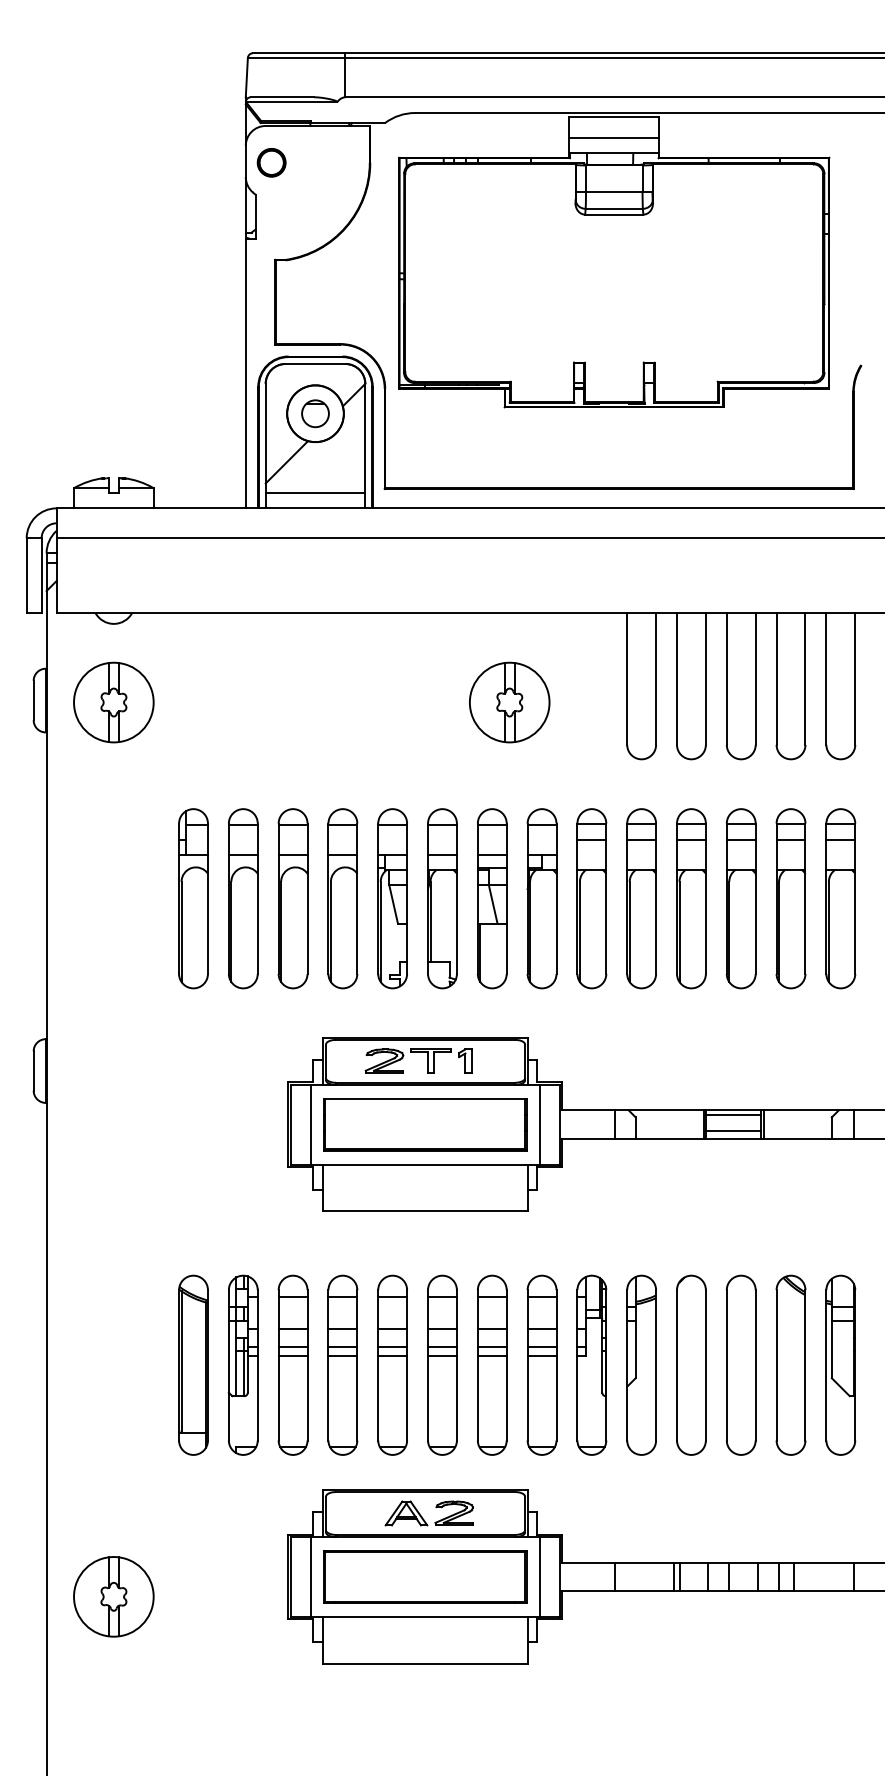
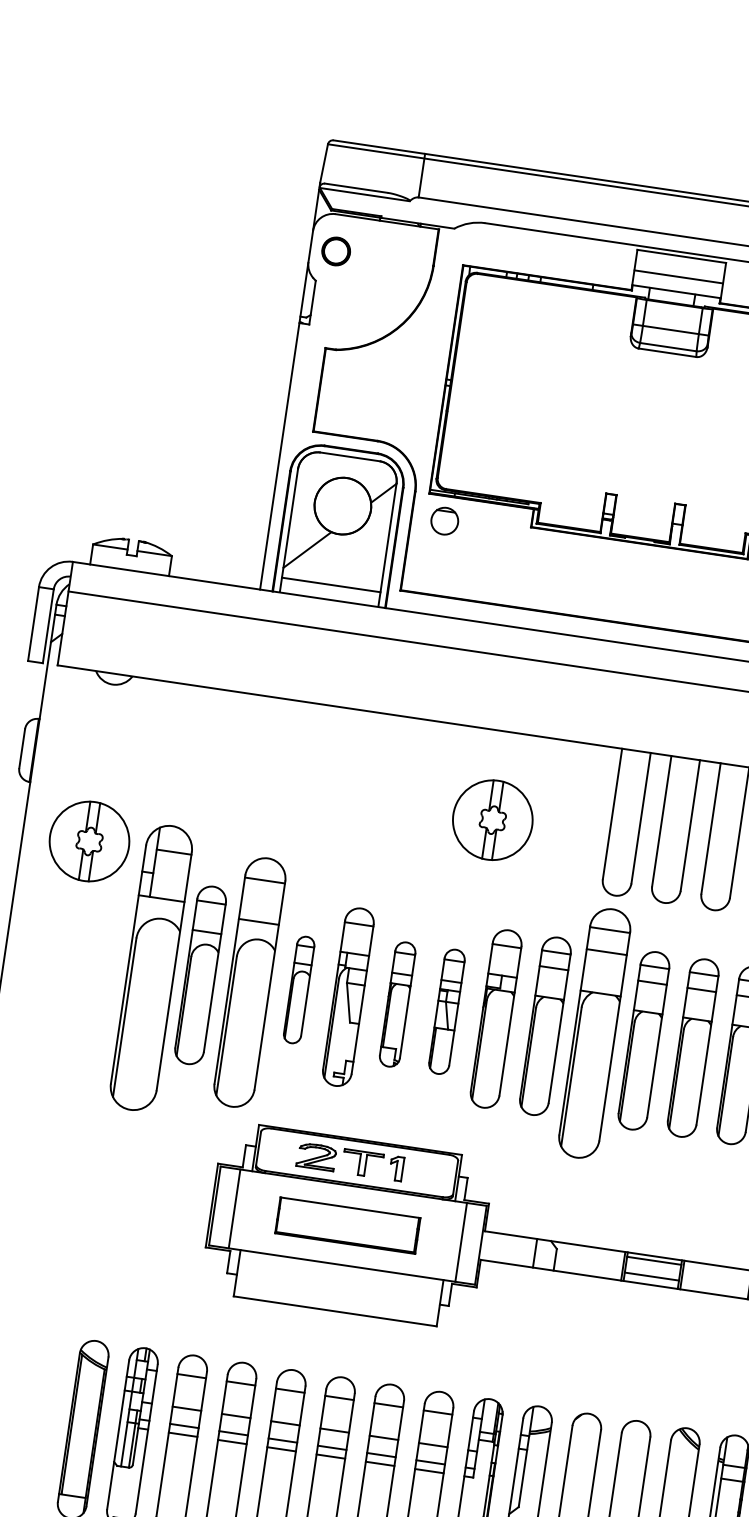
part: (315, 413) -> (444, 520), moved
part: (113, 702) -> (89, 841), moved
part: (193, 898) -> (151, 967), size x1.6
part: (292, 898) -> (249, 982), size x1.4
part: (342, 898) -> (298, 989), size x0.6
part: (442, 898) -> (397, 1004), size x0.7
part: (492, 898) -> (447, 1011), size x0.7
part: (641, 898) -> (594, 1033), size x1.4
part: (425, 1124) -> (347, 1225), size x0.7

